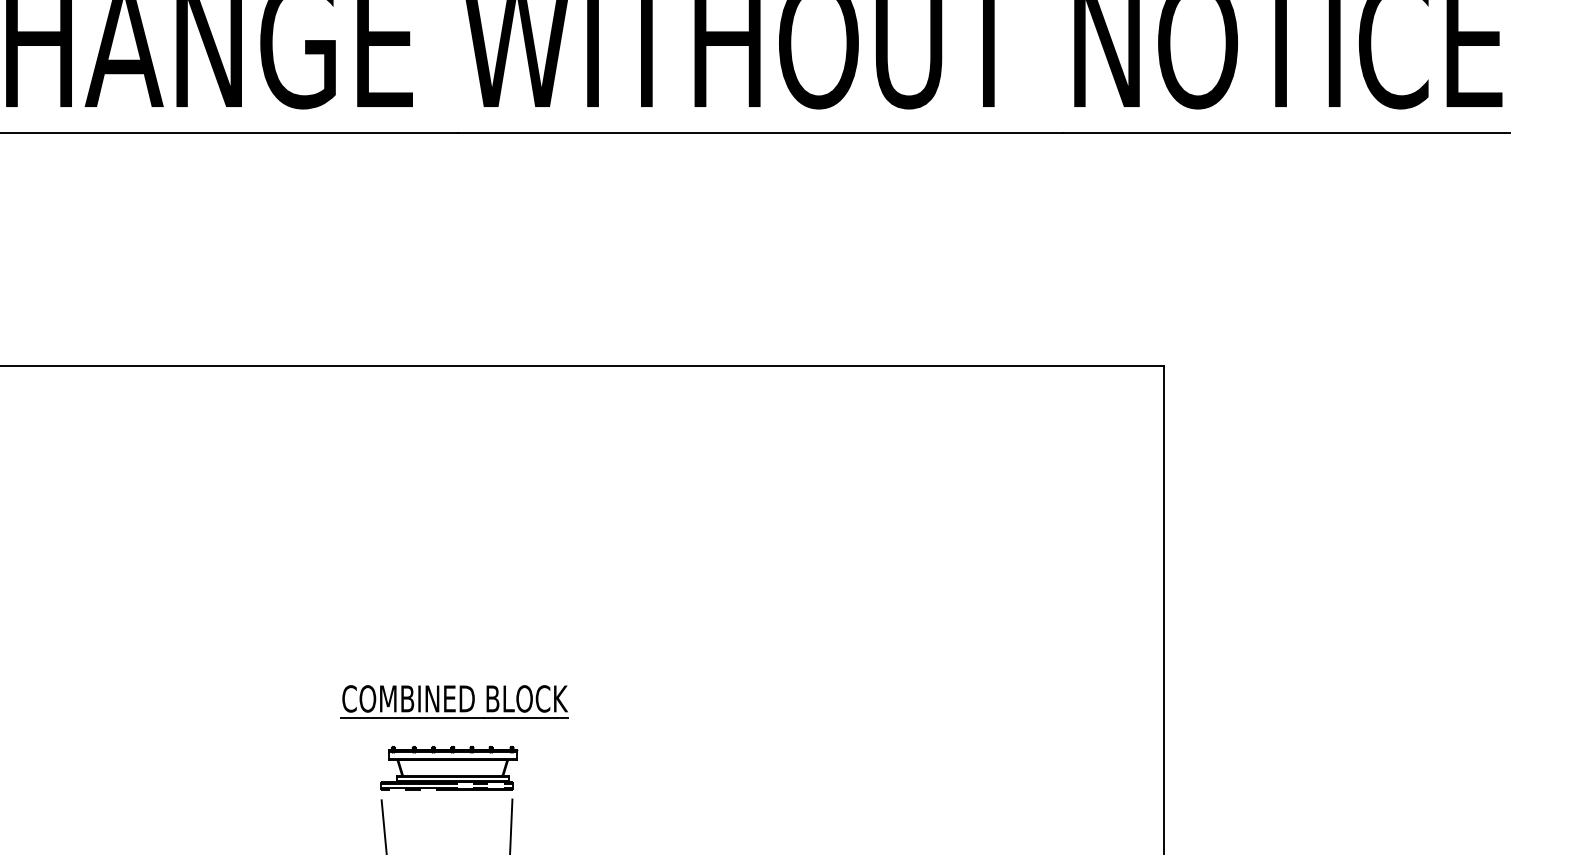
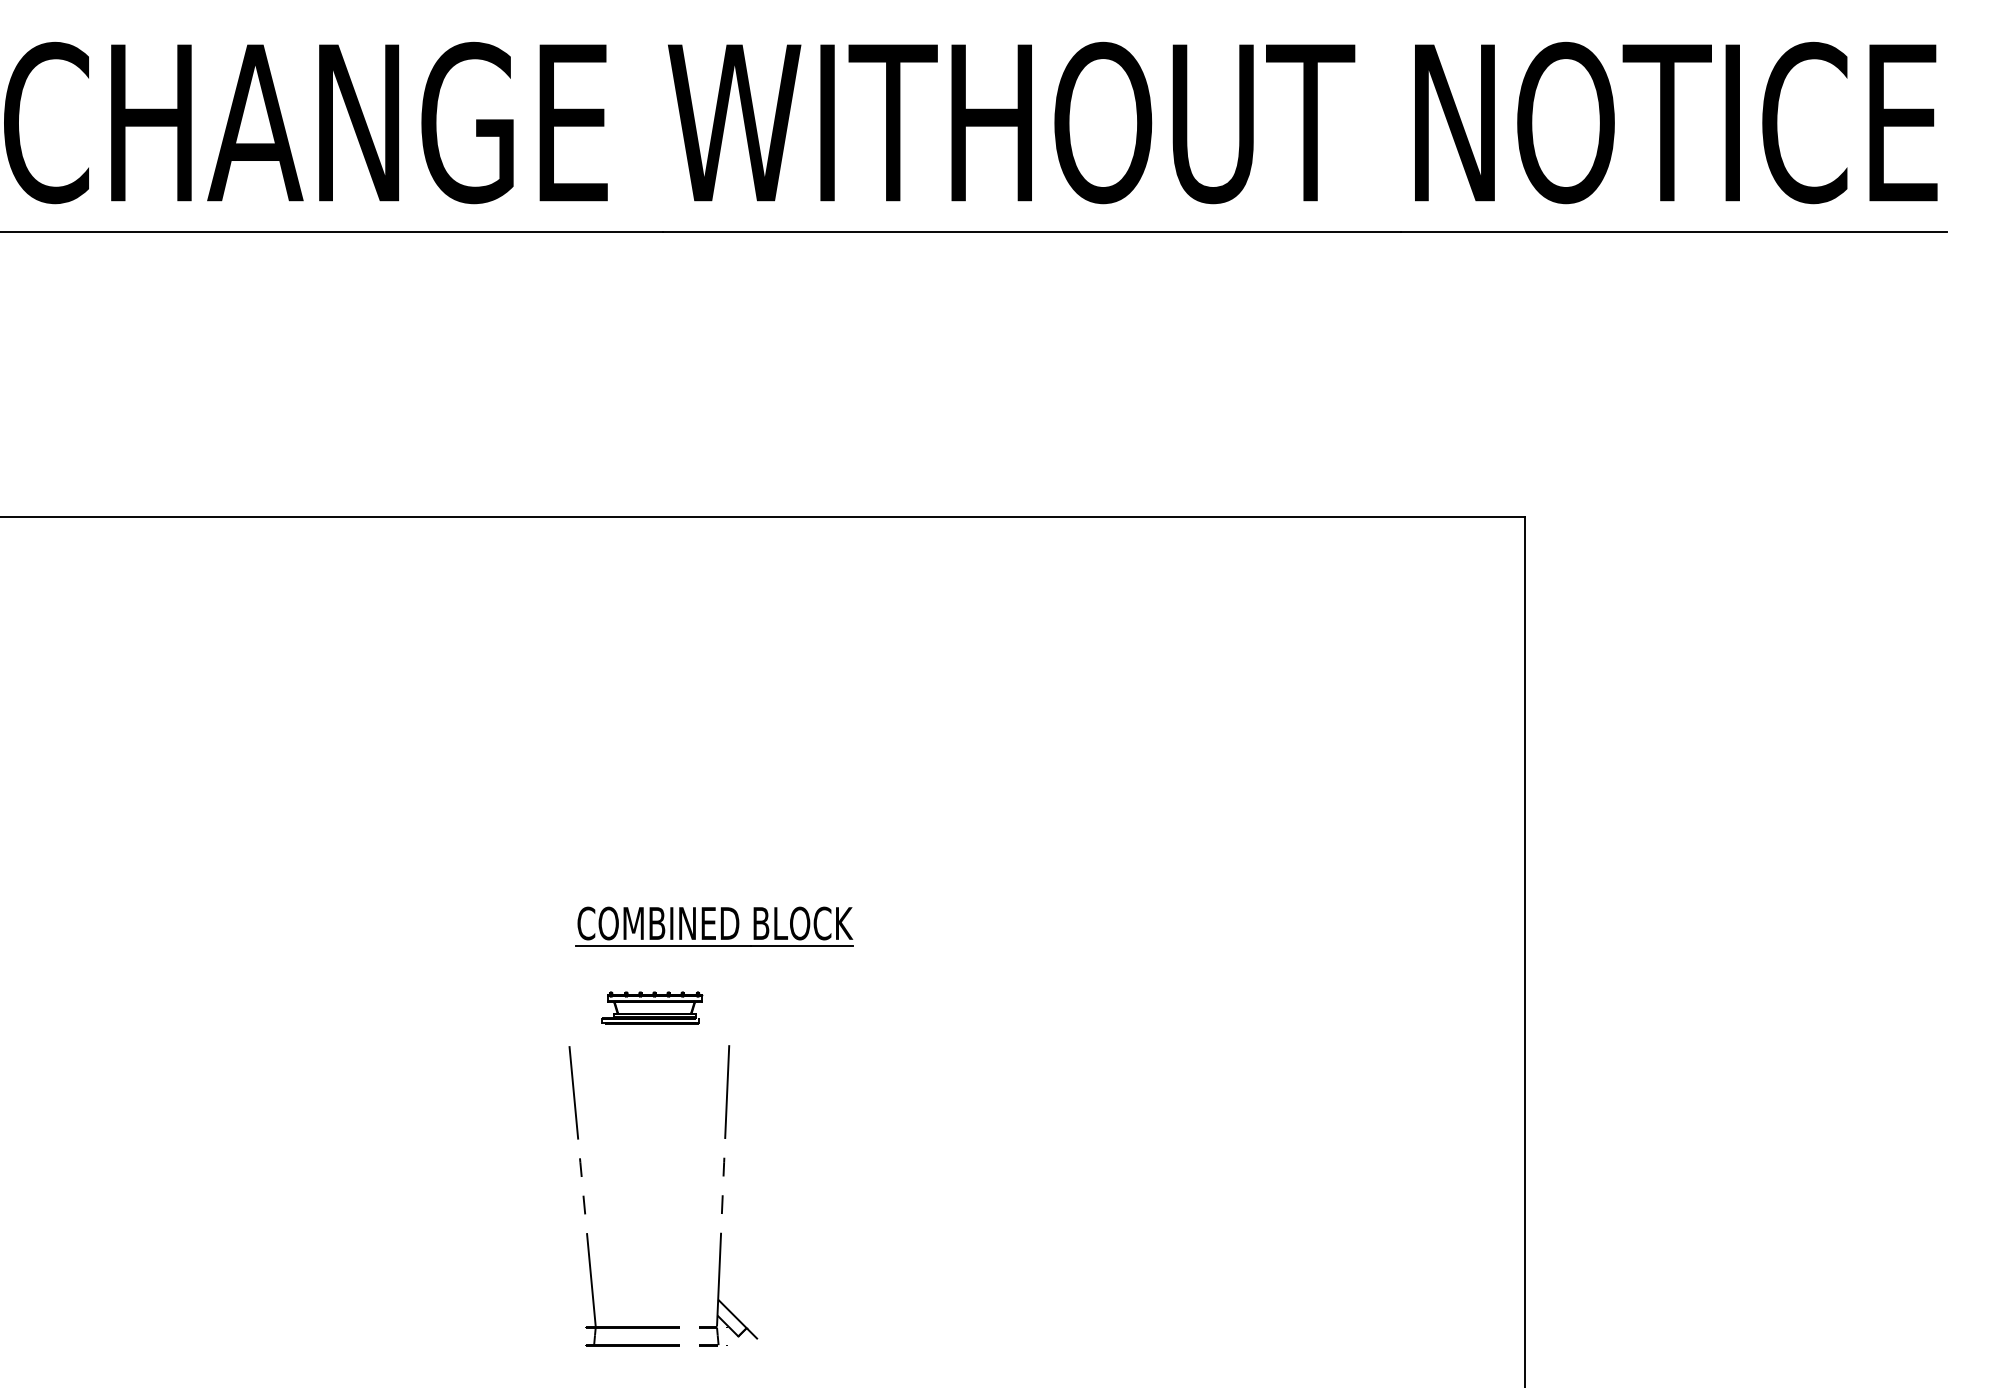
part: (454, 701) -> (714, 926), moved
part: (448, 767) -> (651, 1007), size x0.6

